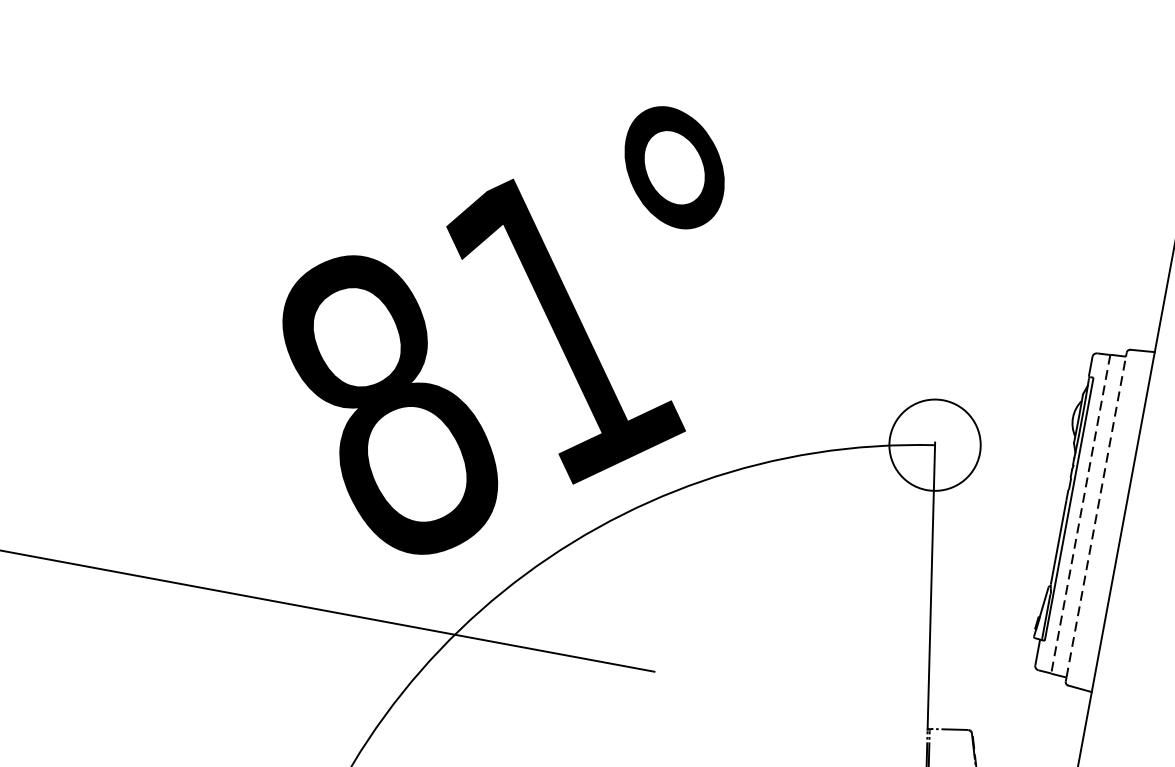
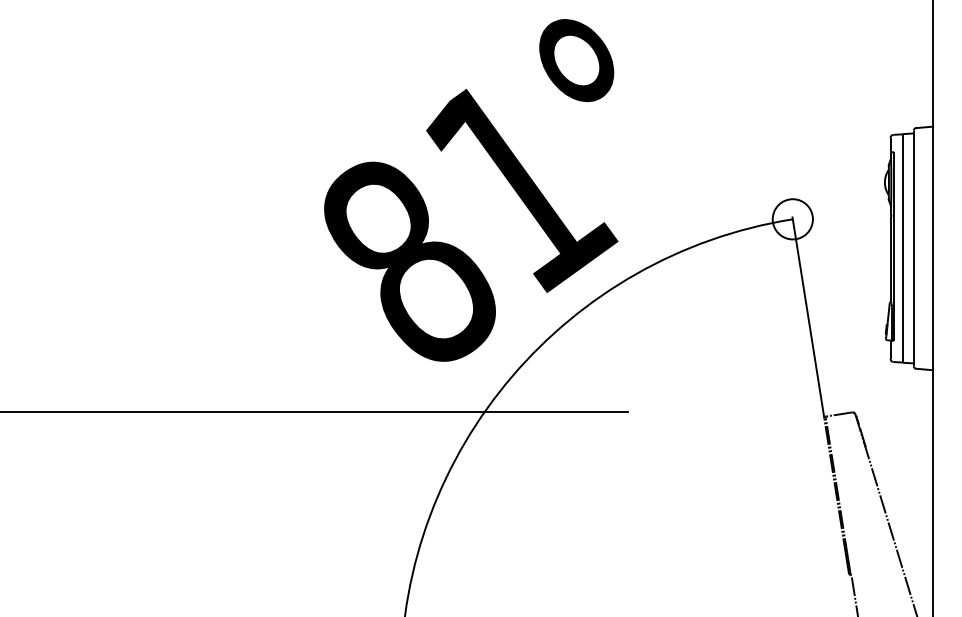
circle: (934, 445) -> (792, 219), size x0.62
line: (1080, 514) -> (902, 248), dashed -> solid
line: (1095, 517) -> (913, 248), dashed -> solid

